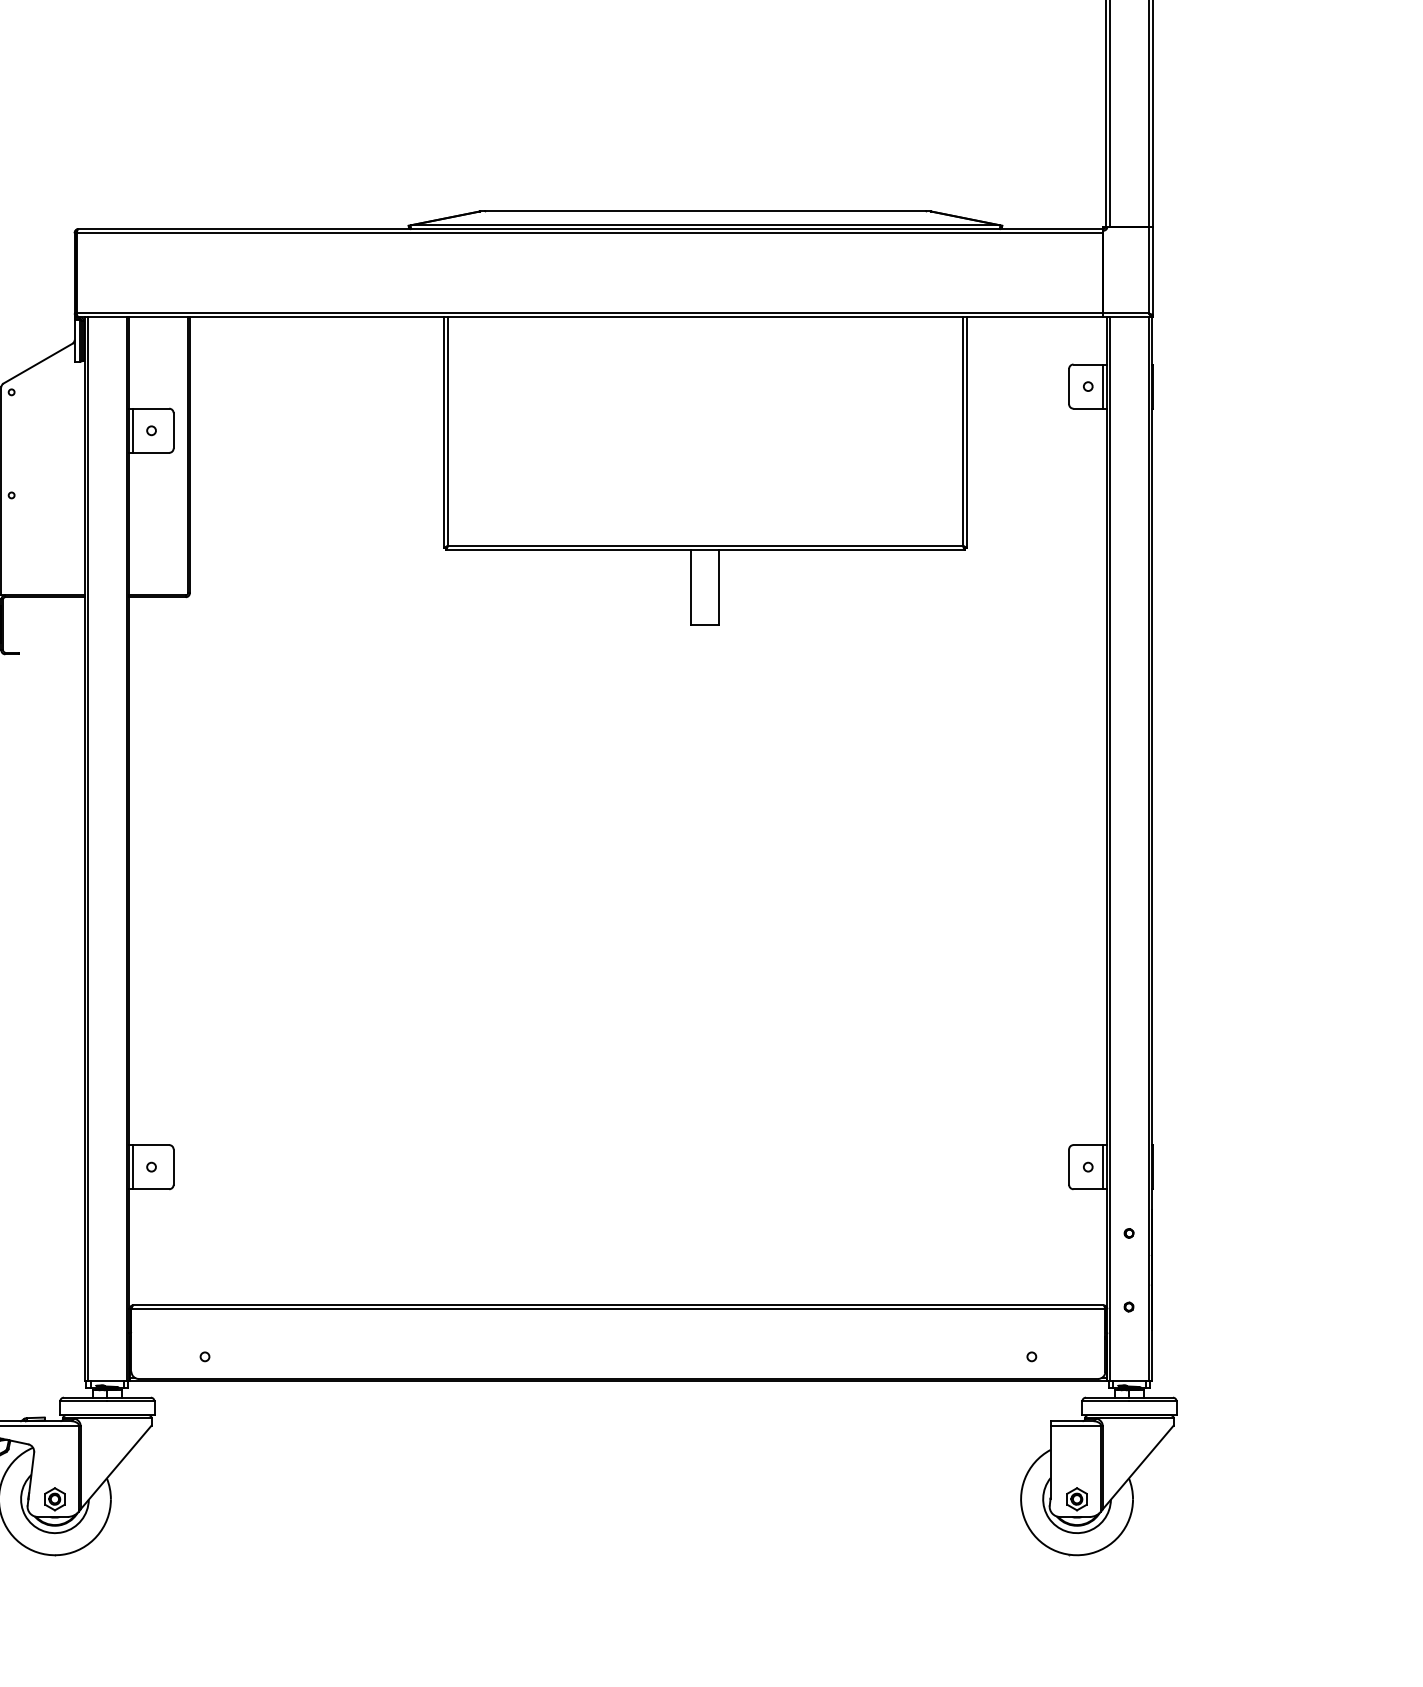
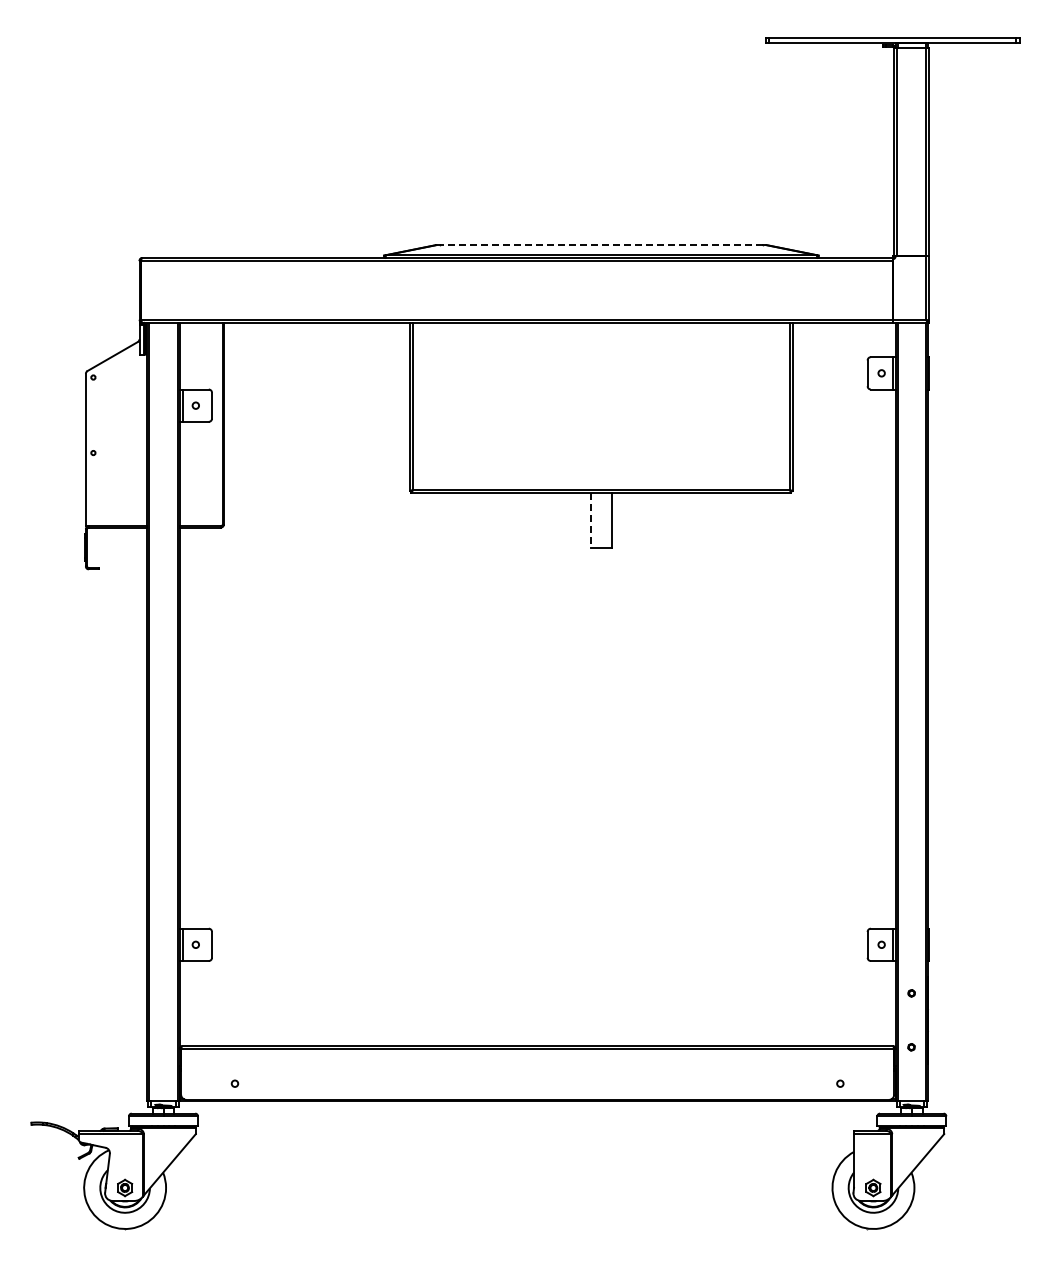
line: (705, 211) -> (601, 245), solid -> dashed
line: (691, 587) -> (591, 520), solid -> dashed

